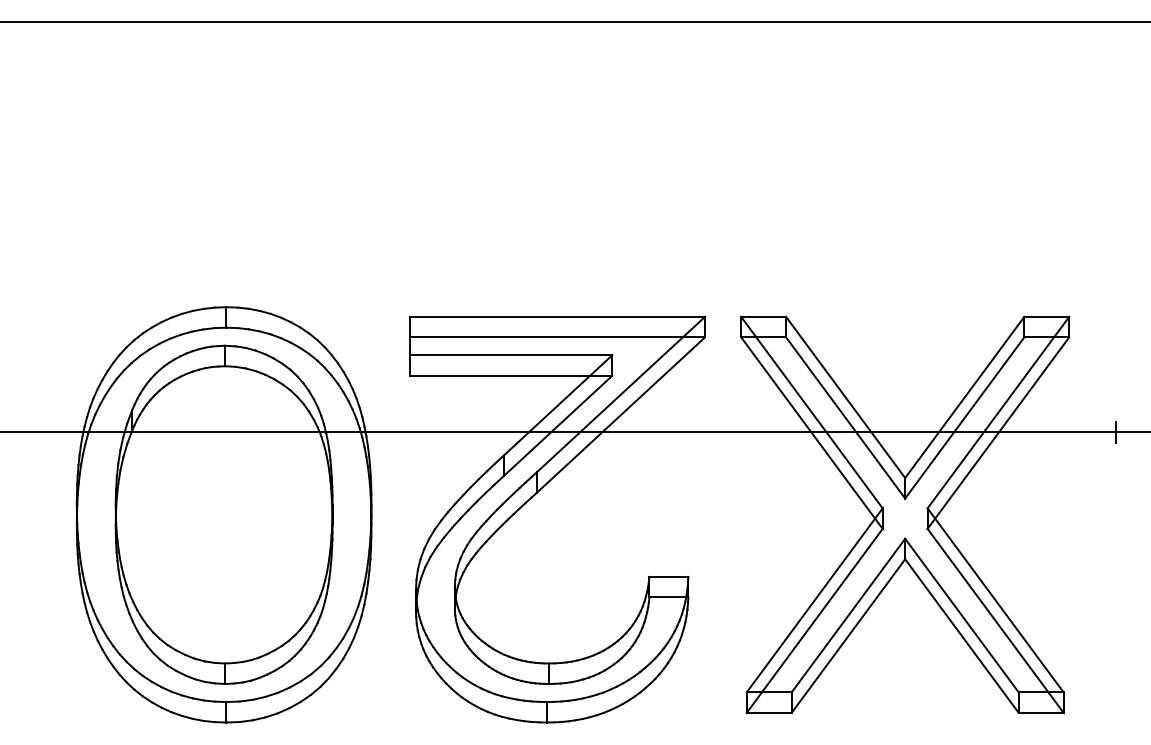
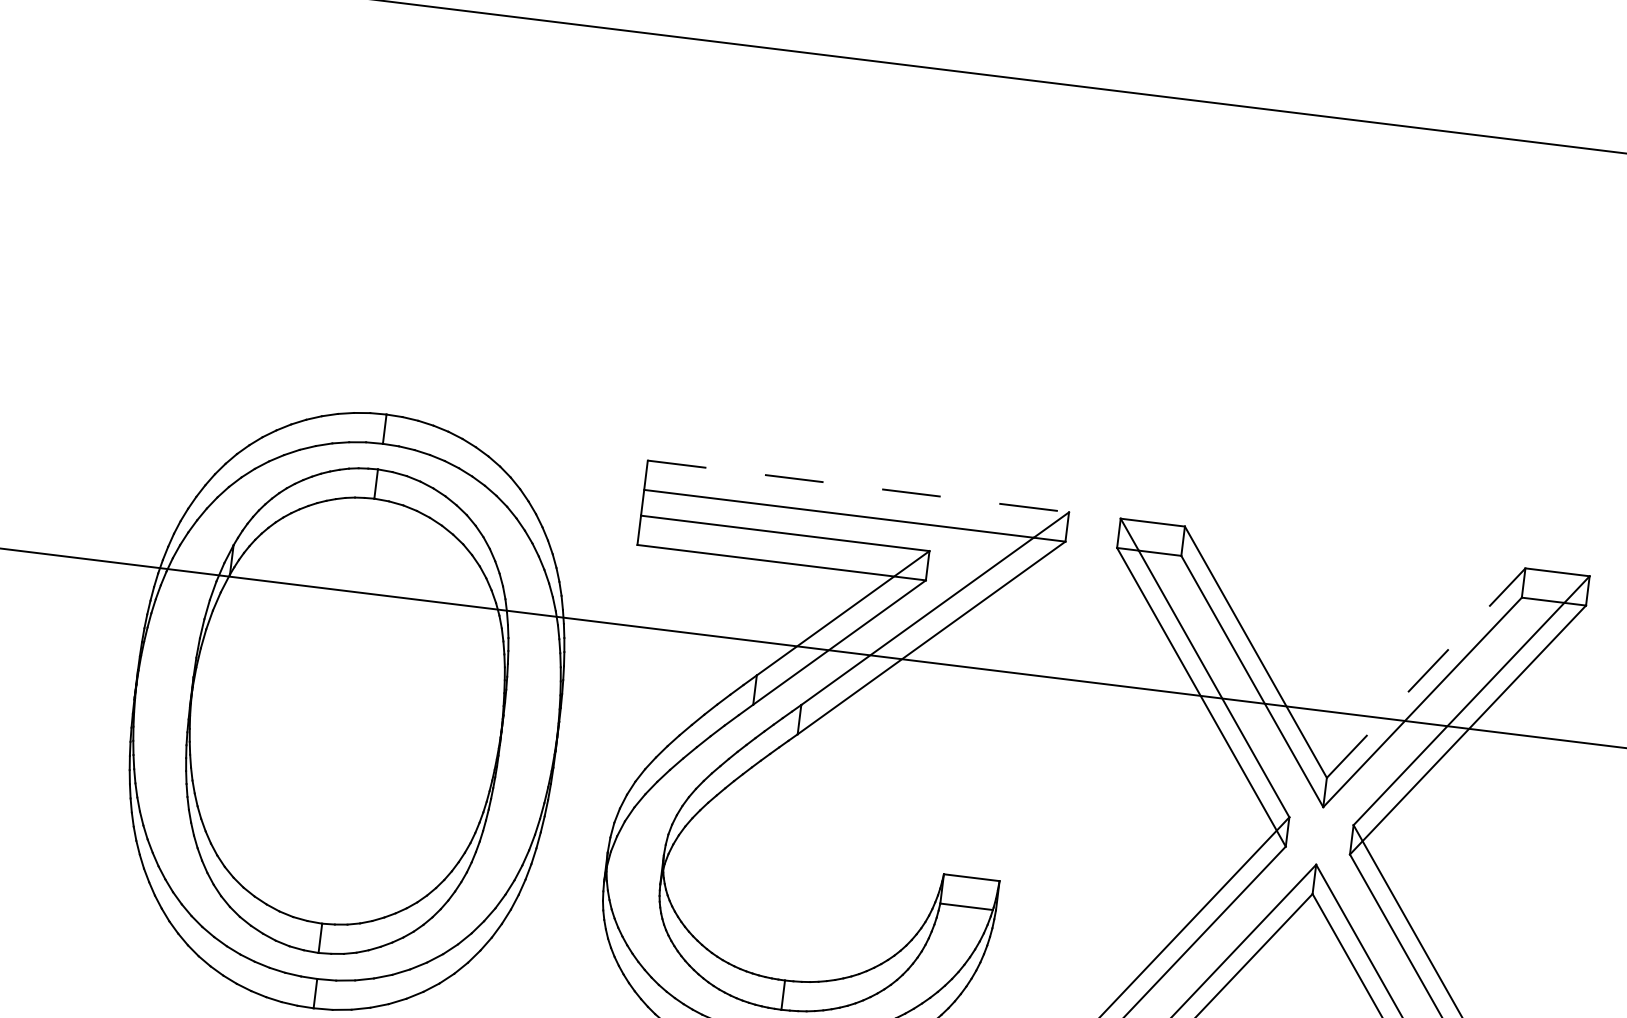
line: (558, 316) -> (859, 486), solid -> dashed
line: (965, 397) -> (1427, 673), solid -> dashed

